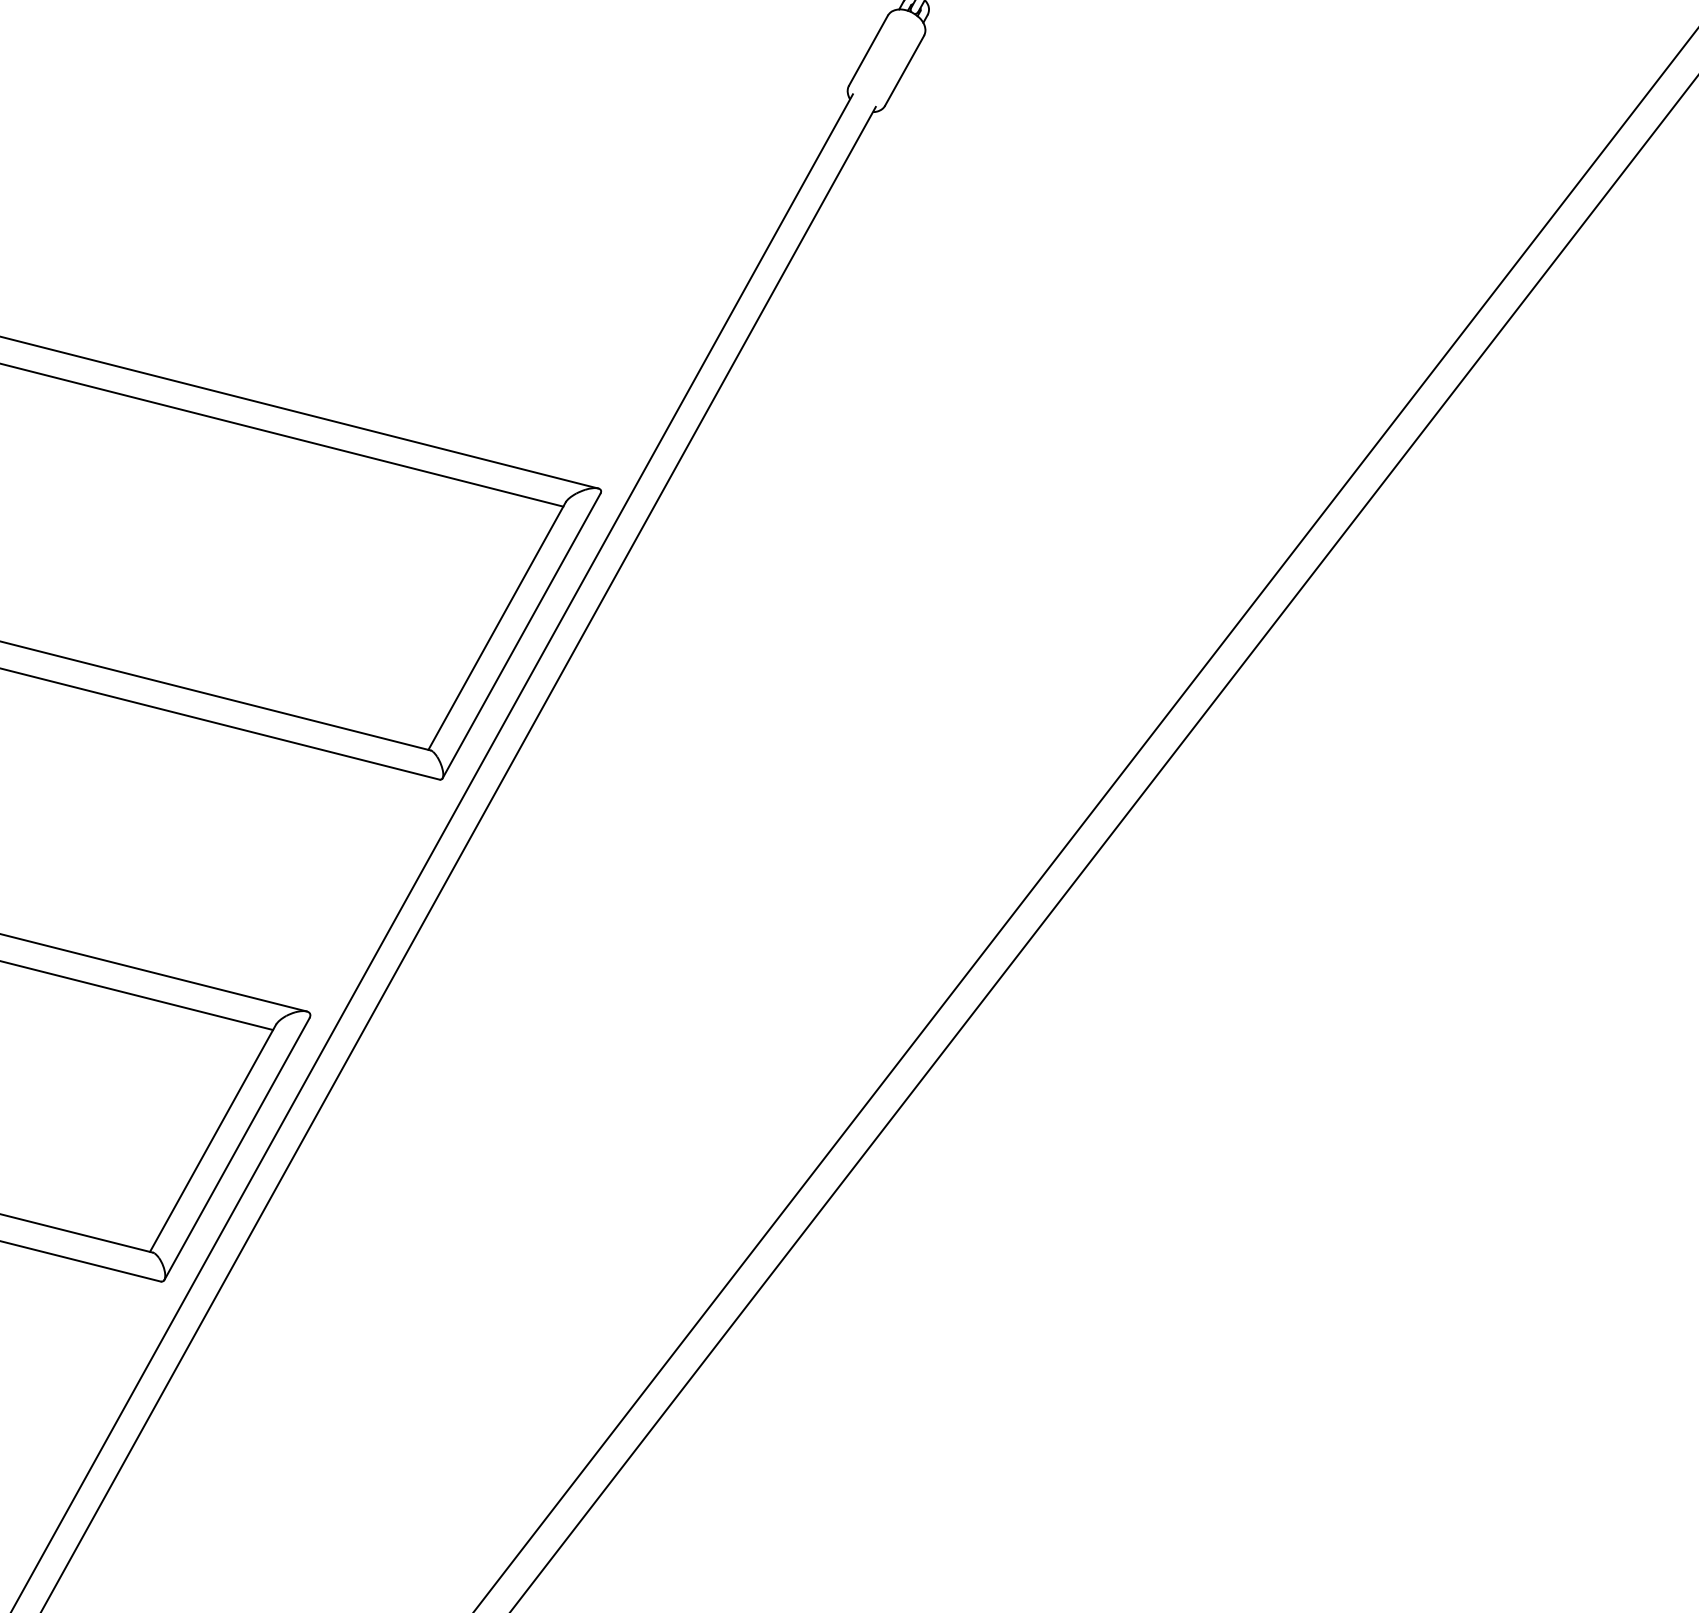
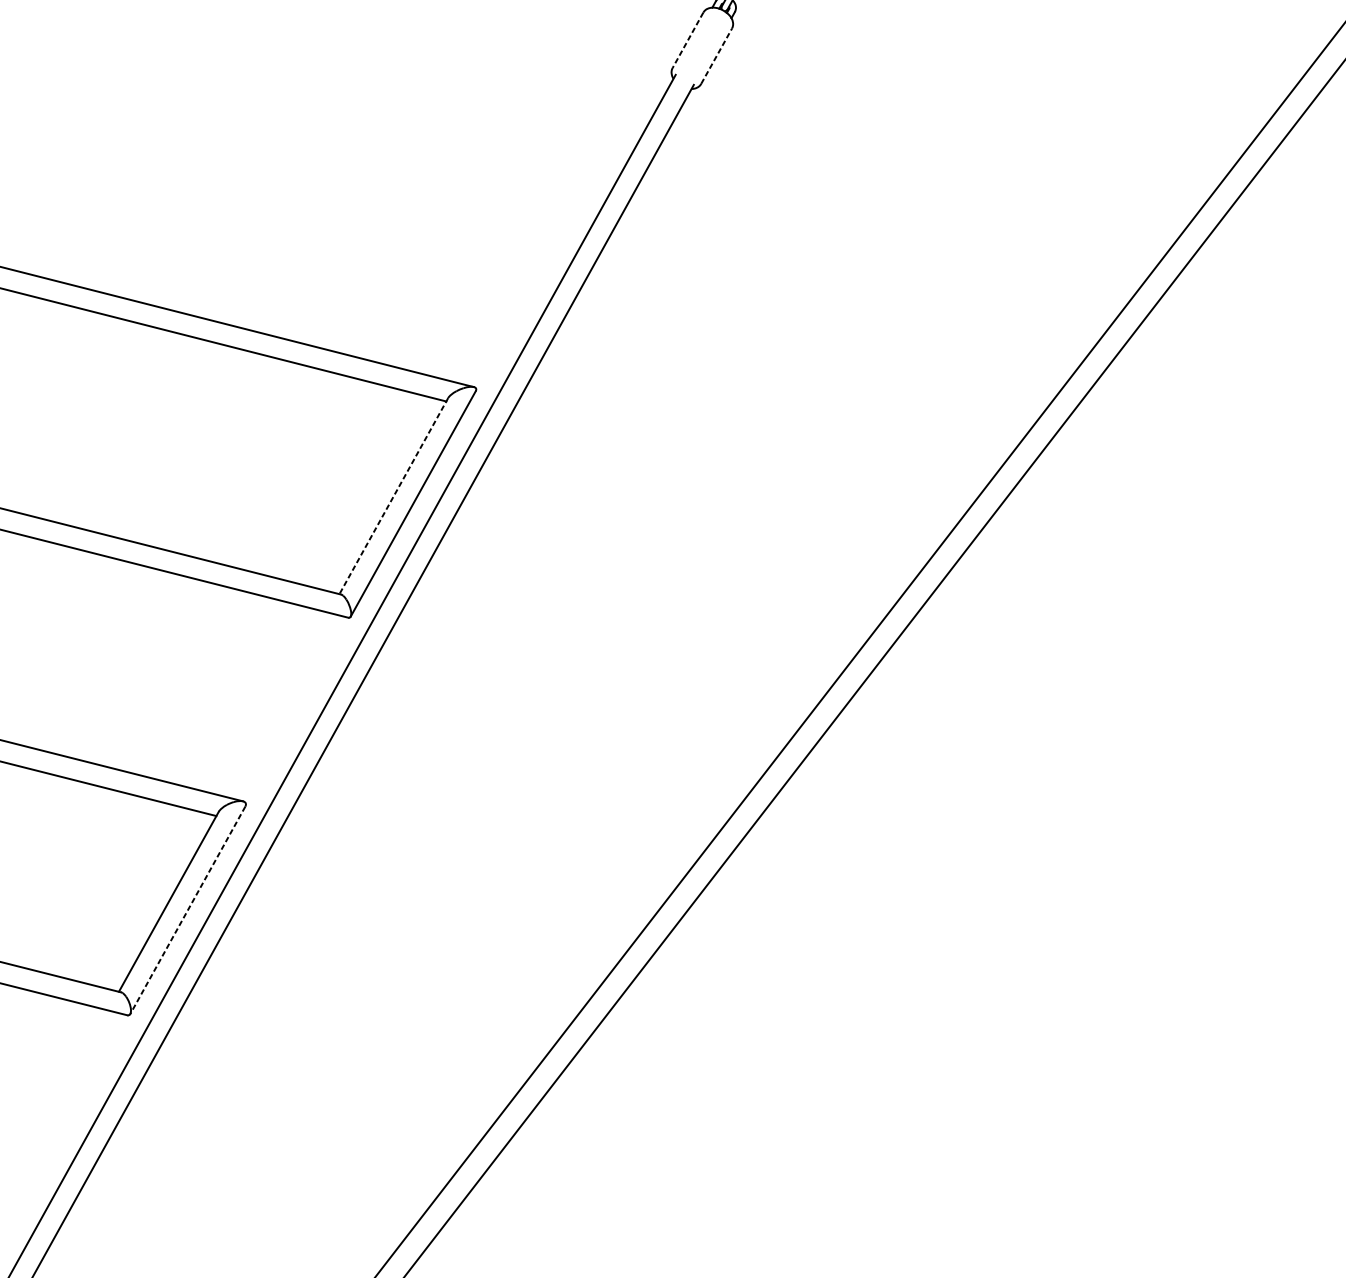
line: (868, 50) -> (688, 40), solid -> dashed
line: (904, 70) -> (716, 56), solid -> dashed
line: (496, 626) -> (393, 496), solid -> dashed
line: (237, 1149) -> (188, 910), solid -> dashed

